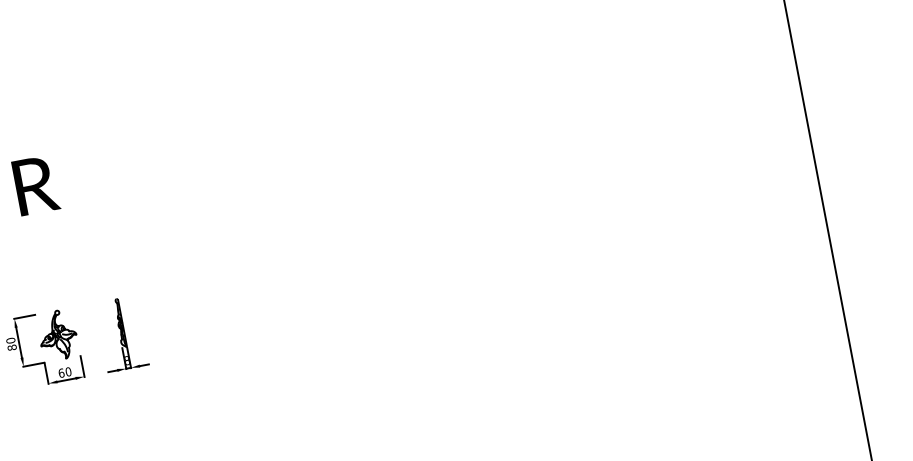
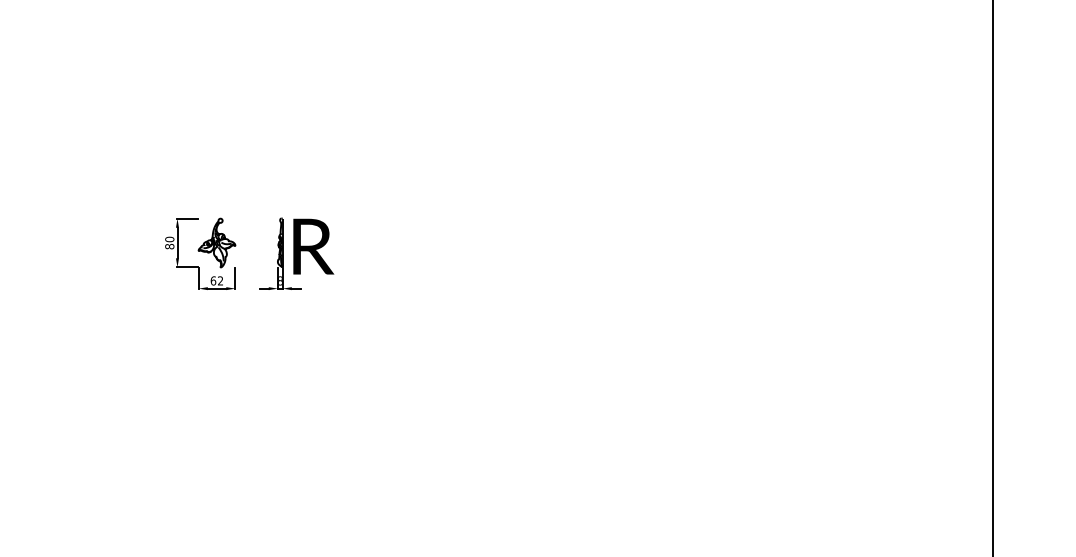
text: (35, 185) -> (313, 246), moved
text: (68, 371) -> (220, 280), 60 -> 62

